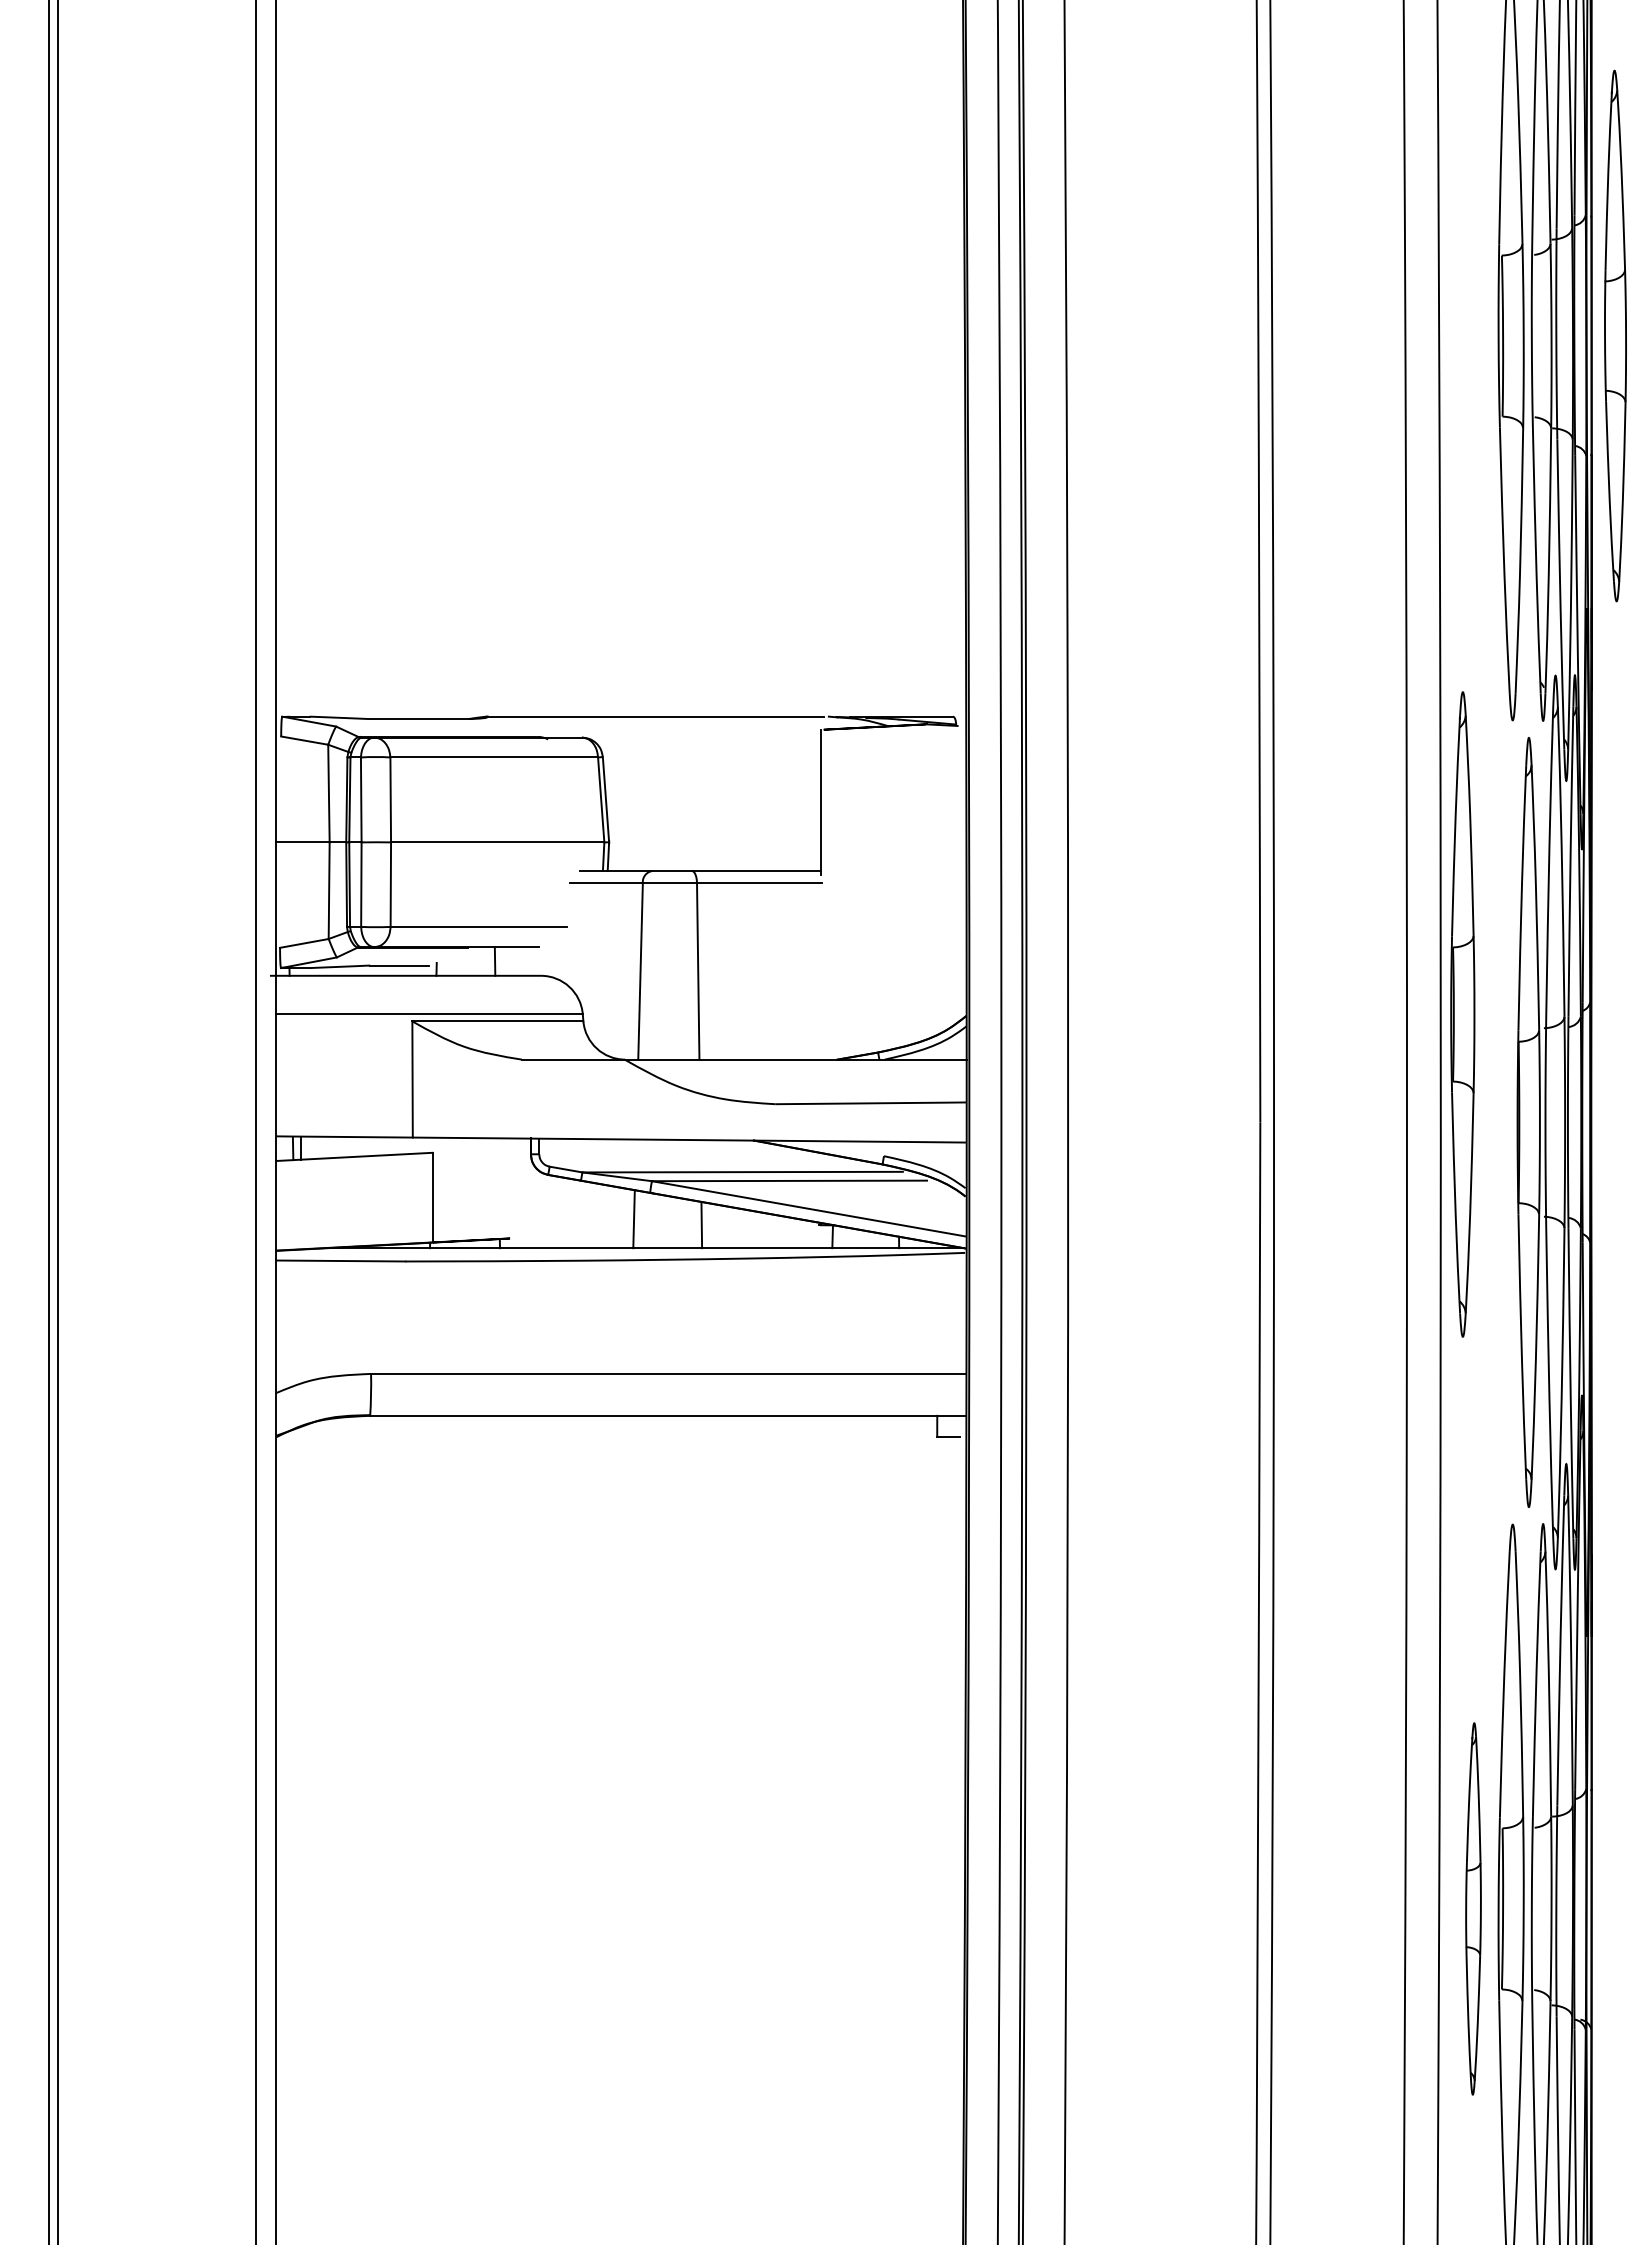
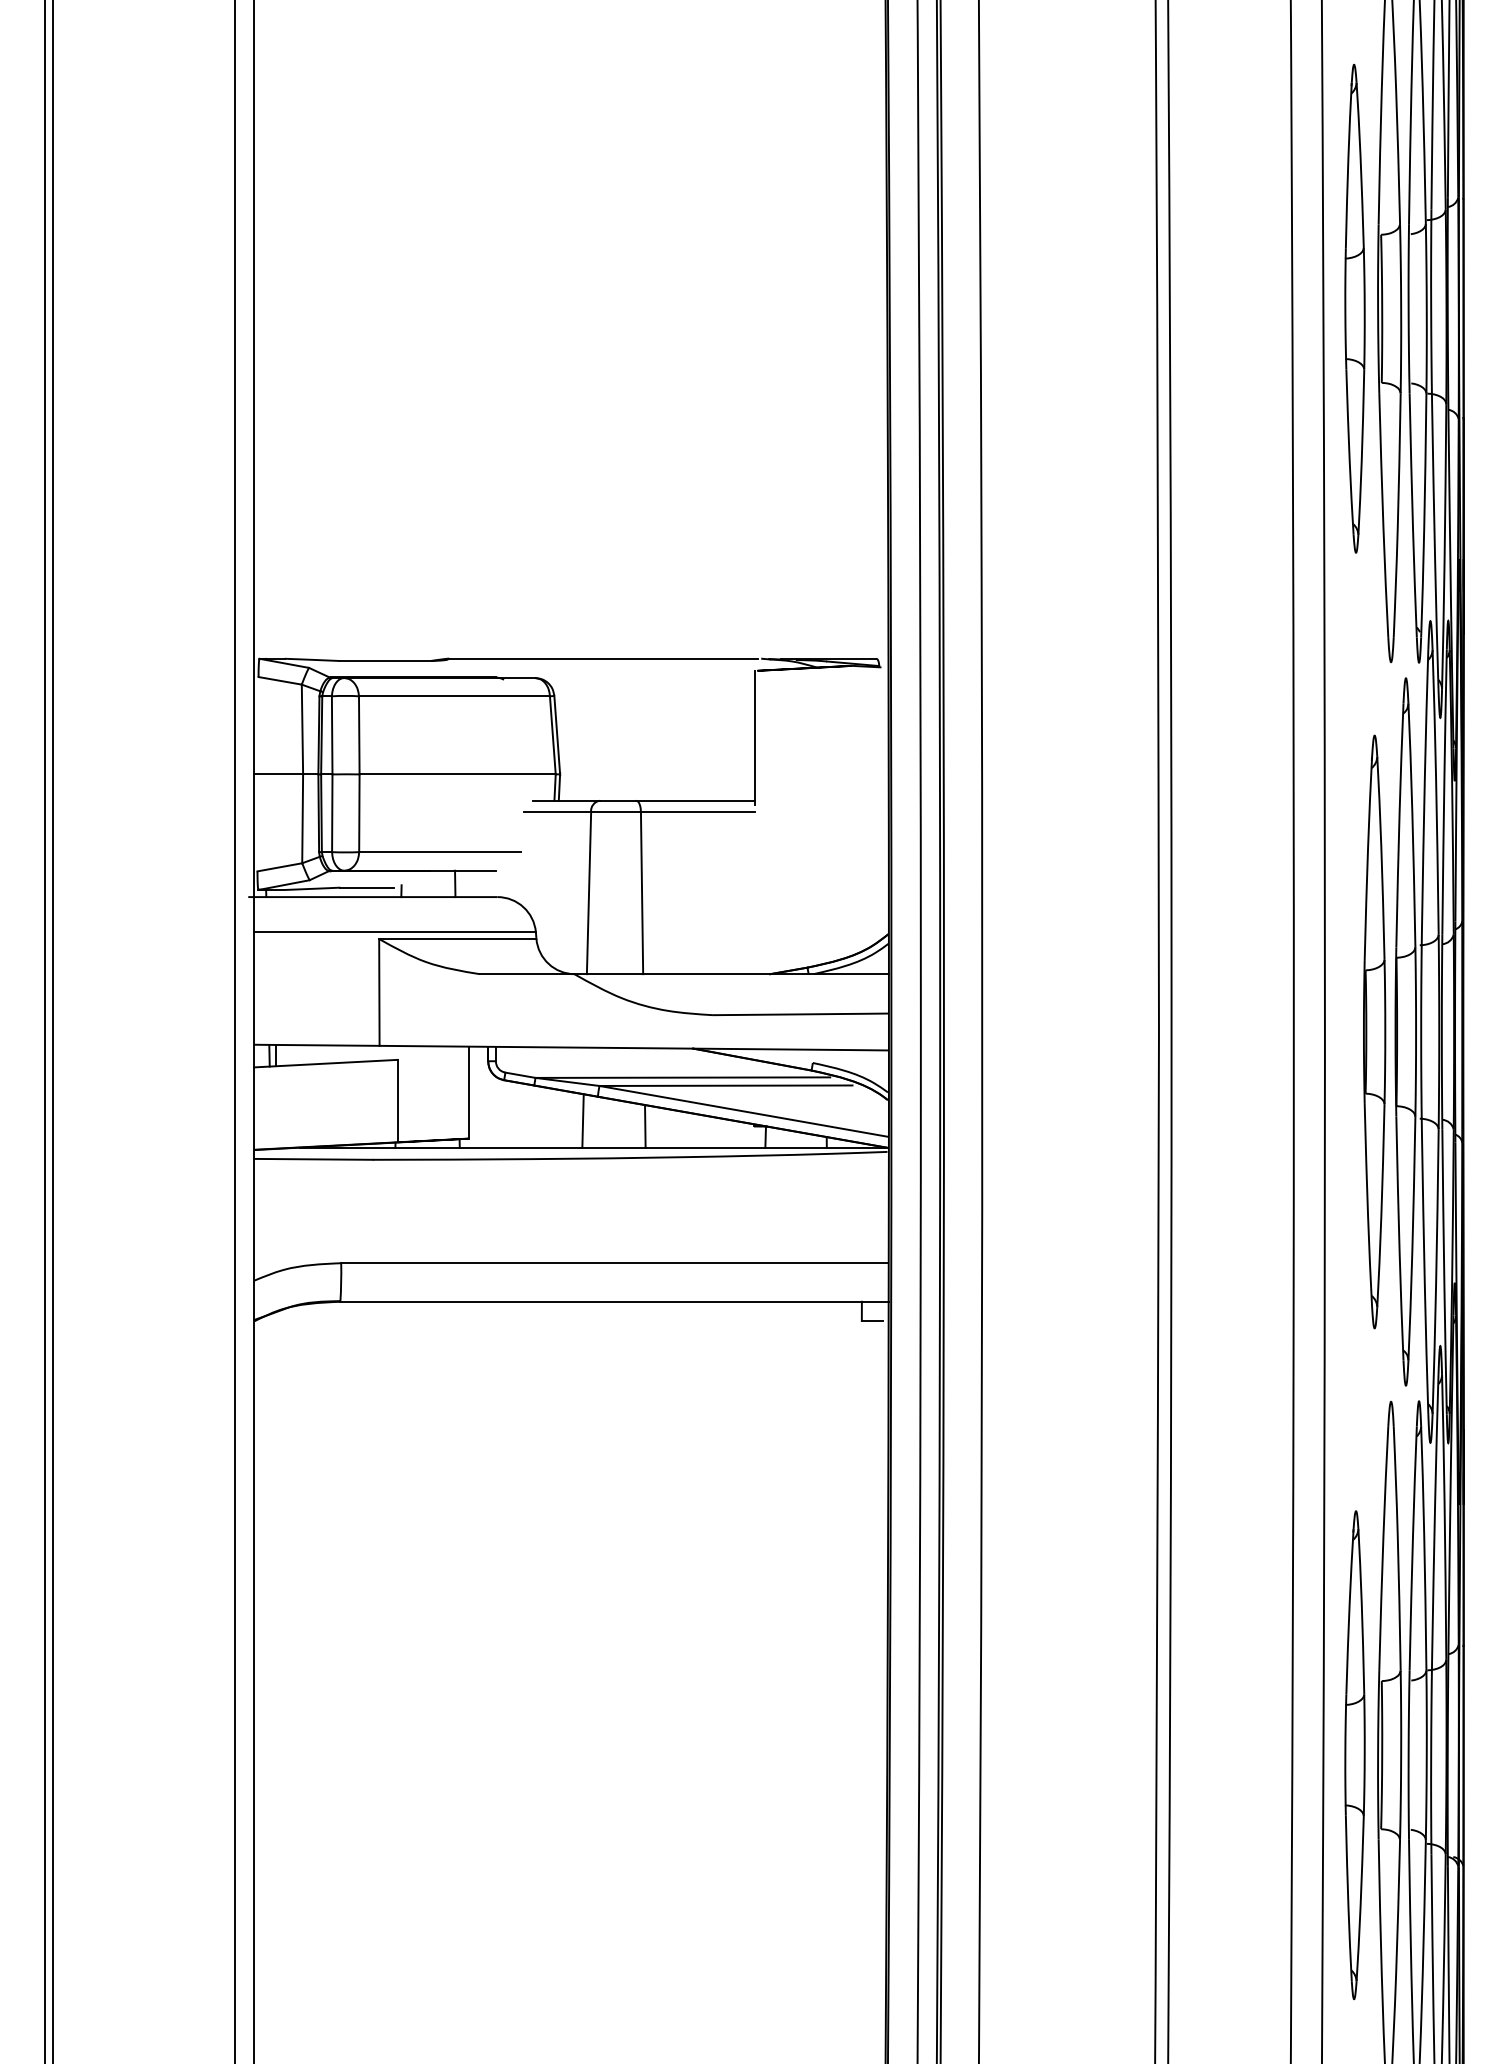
part: (1615, 335) -> (1354, 308), moved
part: (1462, 1014) -> (1374, 1032), moved
line: (510, 1188) -> (469, 1092), added
part: (1473, 1908) -> (1354, 1754), size x1.43

